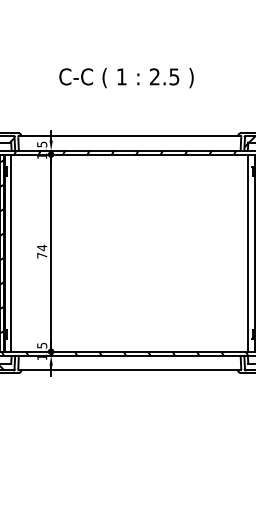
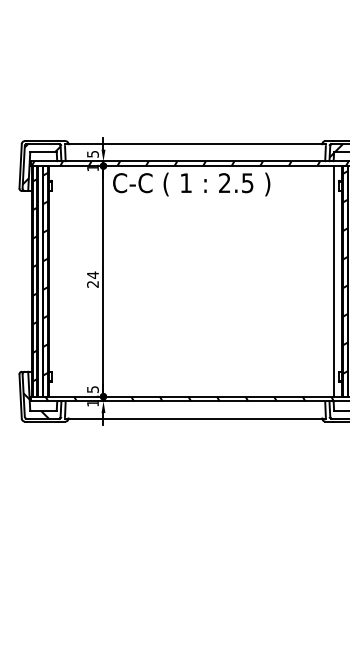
text: (126, 78) -> (191, 184), moved
line: (11, 253) -> (56, 281), removed
text: (41, 255) -> (92, 284), 74 -> 24

